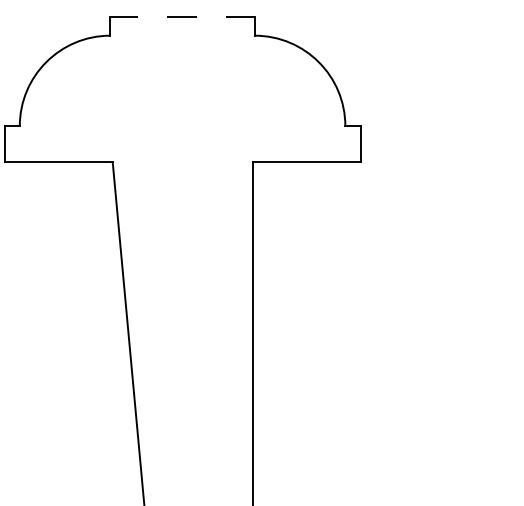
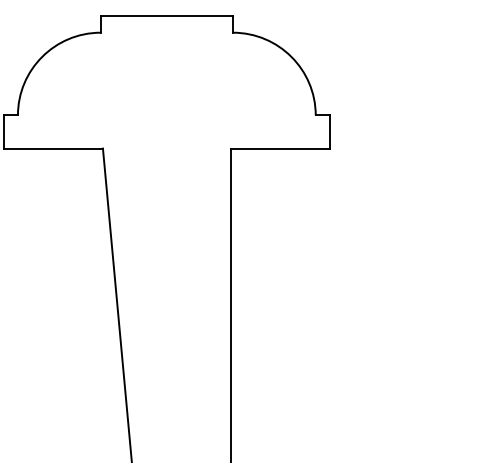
line: (182, 17) -> (166, 16), dashed -> solid

